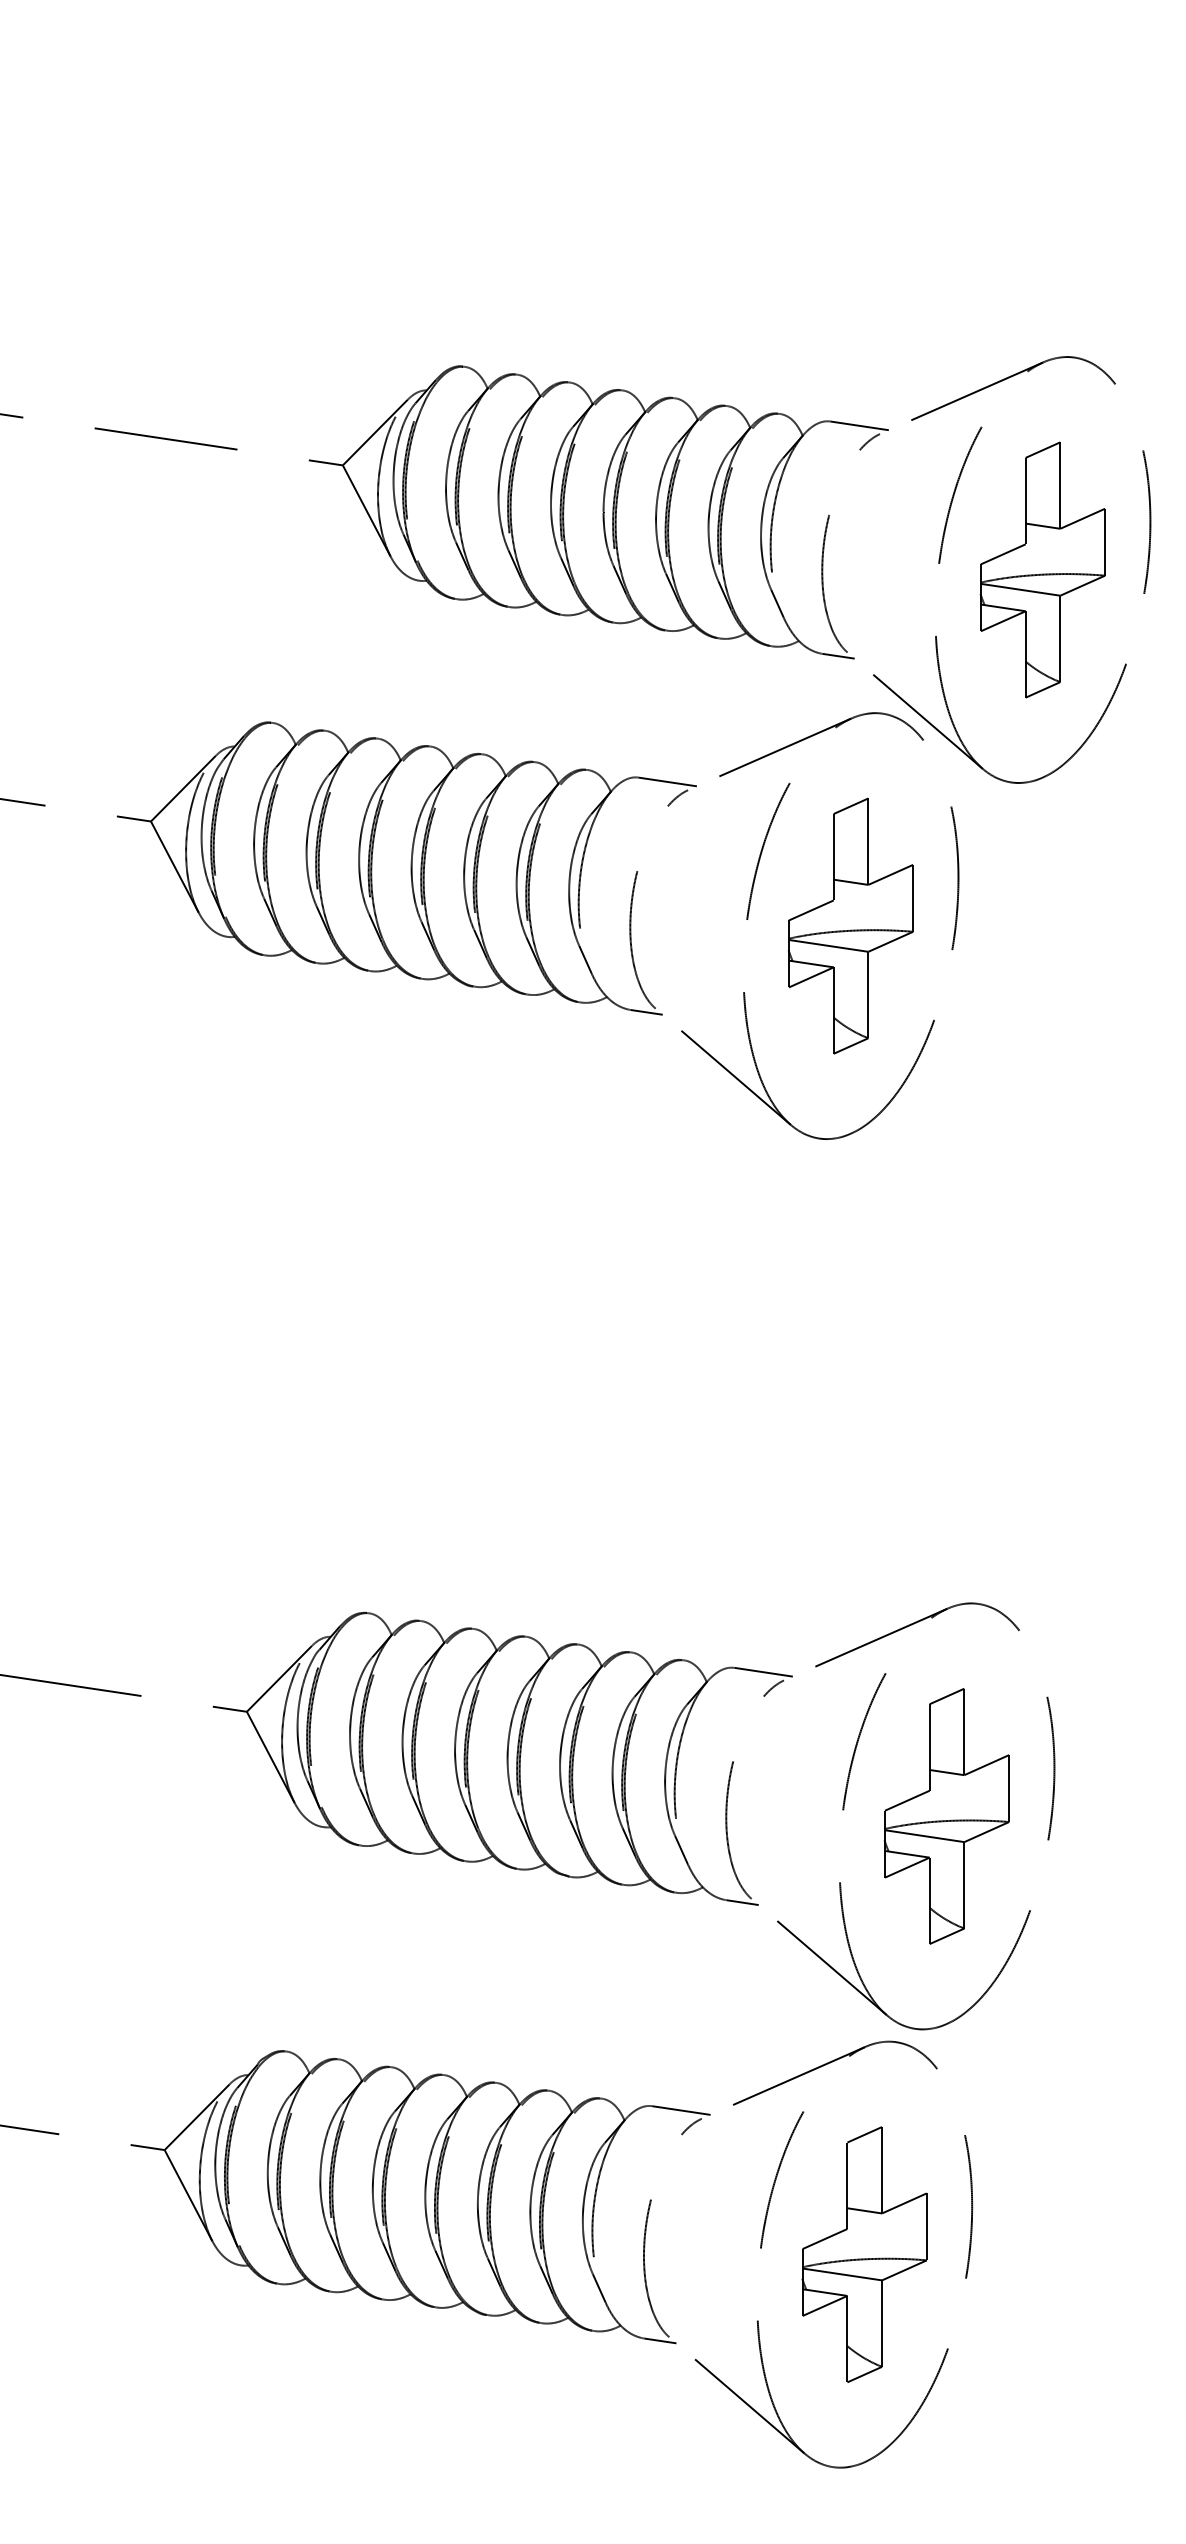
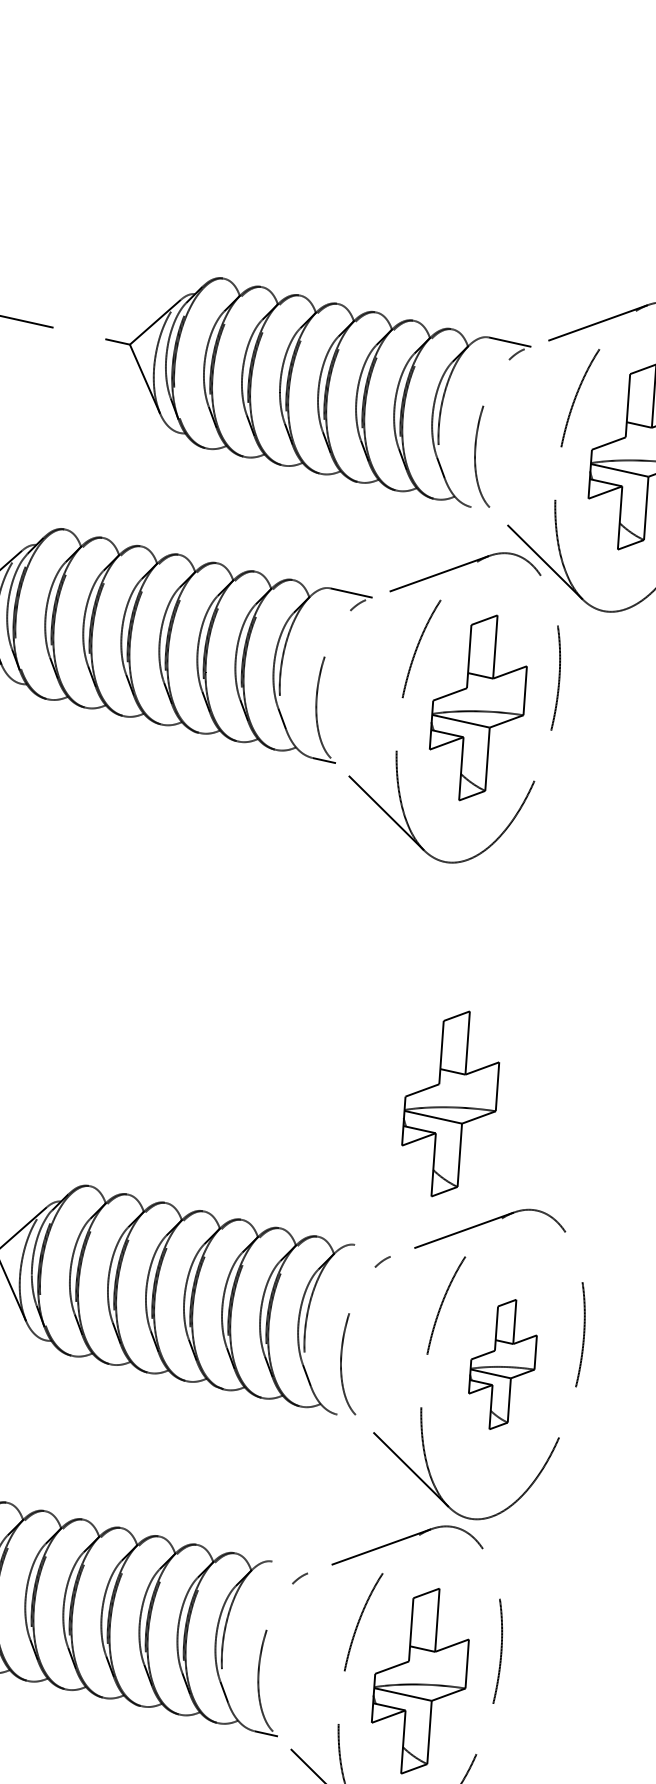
line: (838, 655) -> (483, 509), removed
part: (850, 1466) -> (450, 1103), added
line: (763, 1671) -> (376, 1249), removed
part: (946, 1816) -> (502, 1364), size x0.7
line: (742, 1902) -> (348, 1417), removed
line: (681, 2110) -> (293, 1566), removed

